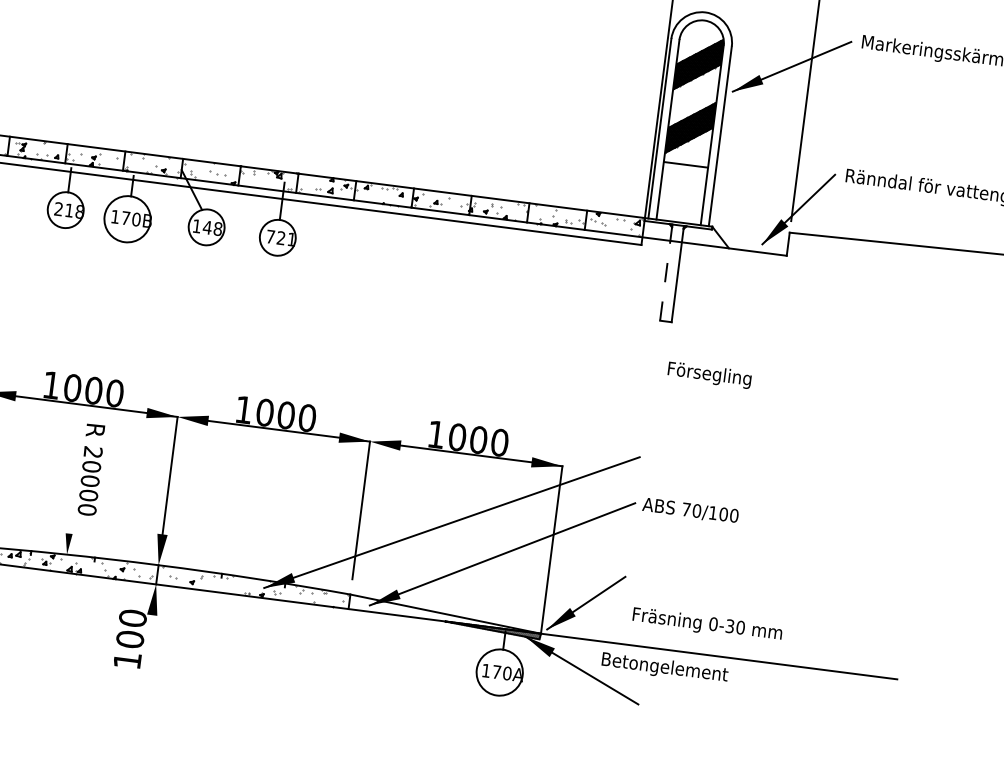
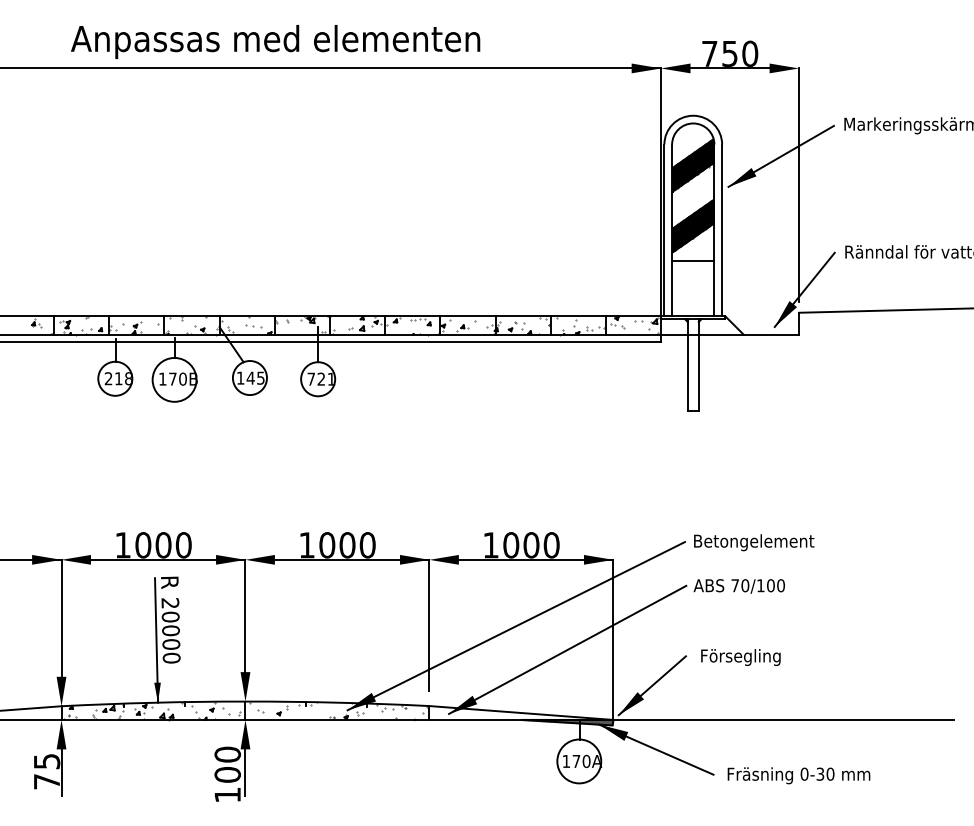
text: (217, 228) -> (260, 377), 148 -> 145
line: (665, 272) -> (687, 365), dashed -> solid
text: (709, 375) -> (740, 657), moved
line: (73, 489) -> (156, 640), added
text: (707, 624) -> (798, 775), moved
line: (149, 639) -> (245, 772), added
text: (665, 668) -> (754, 542), moved

